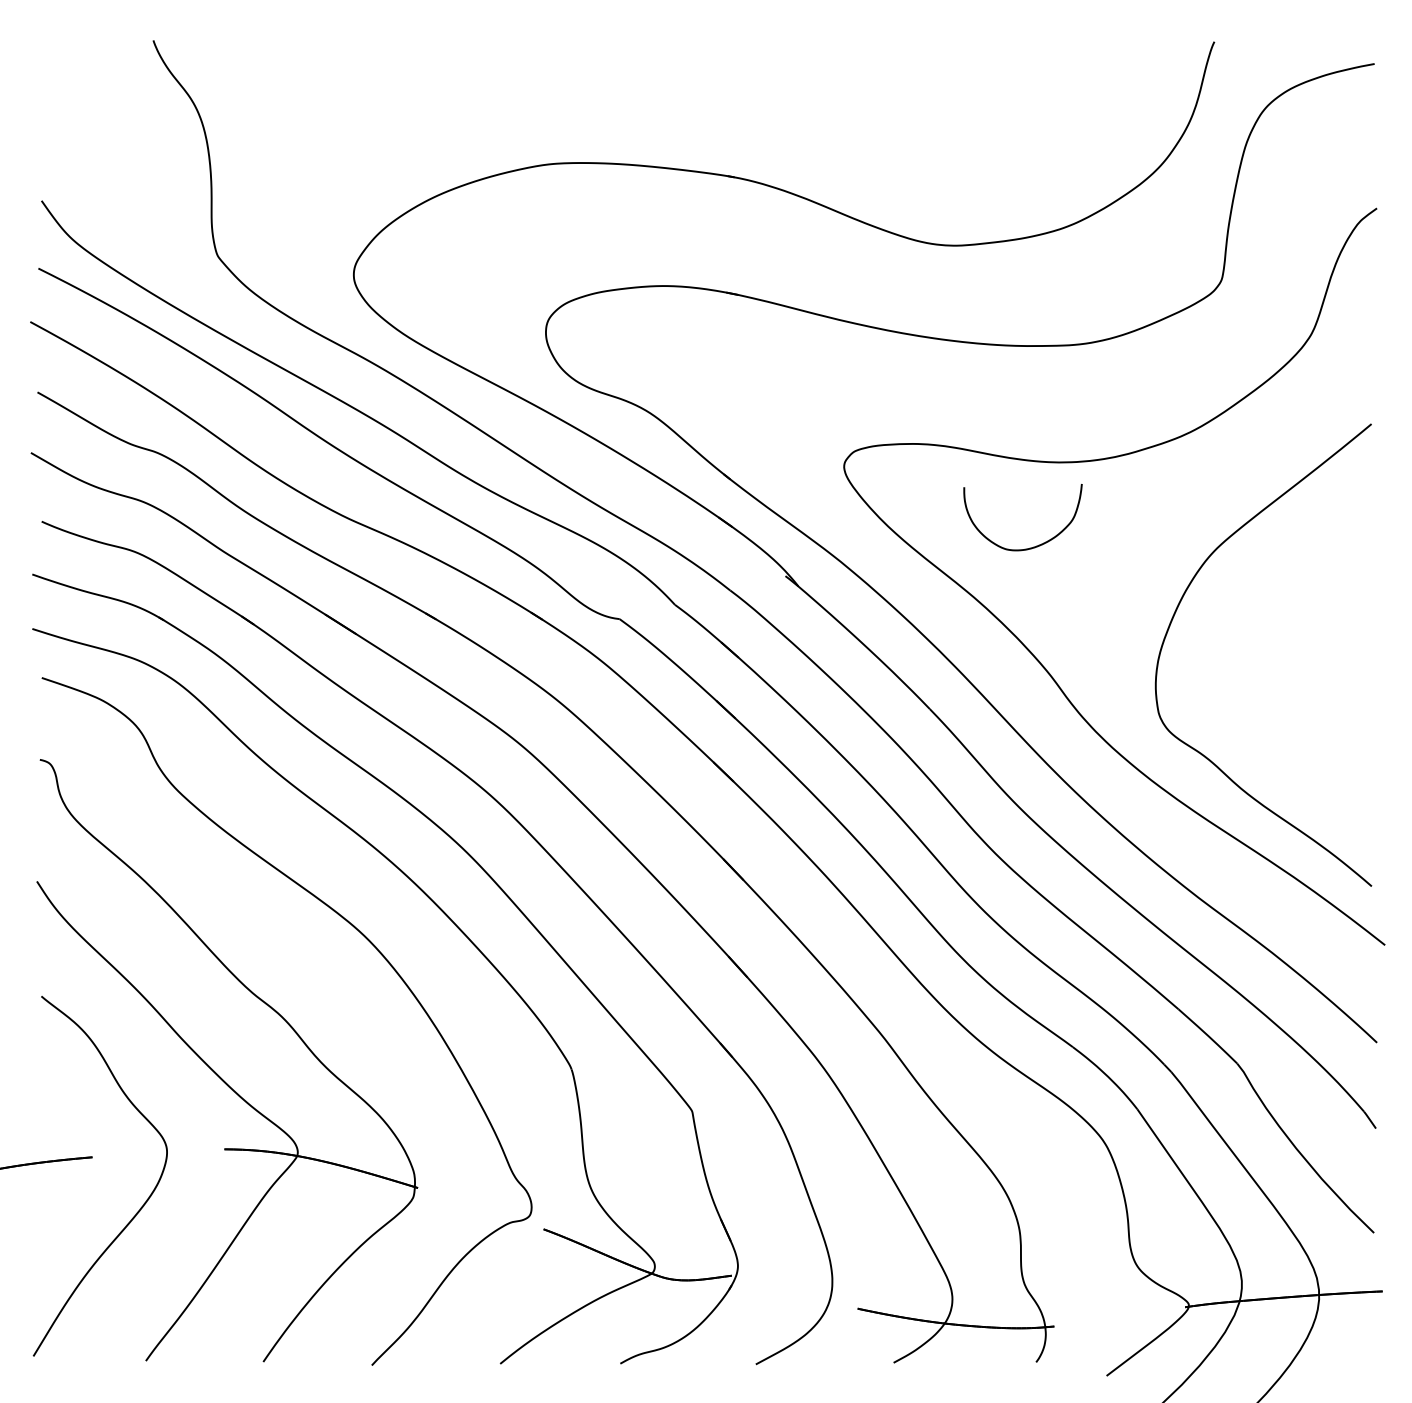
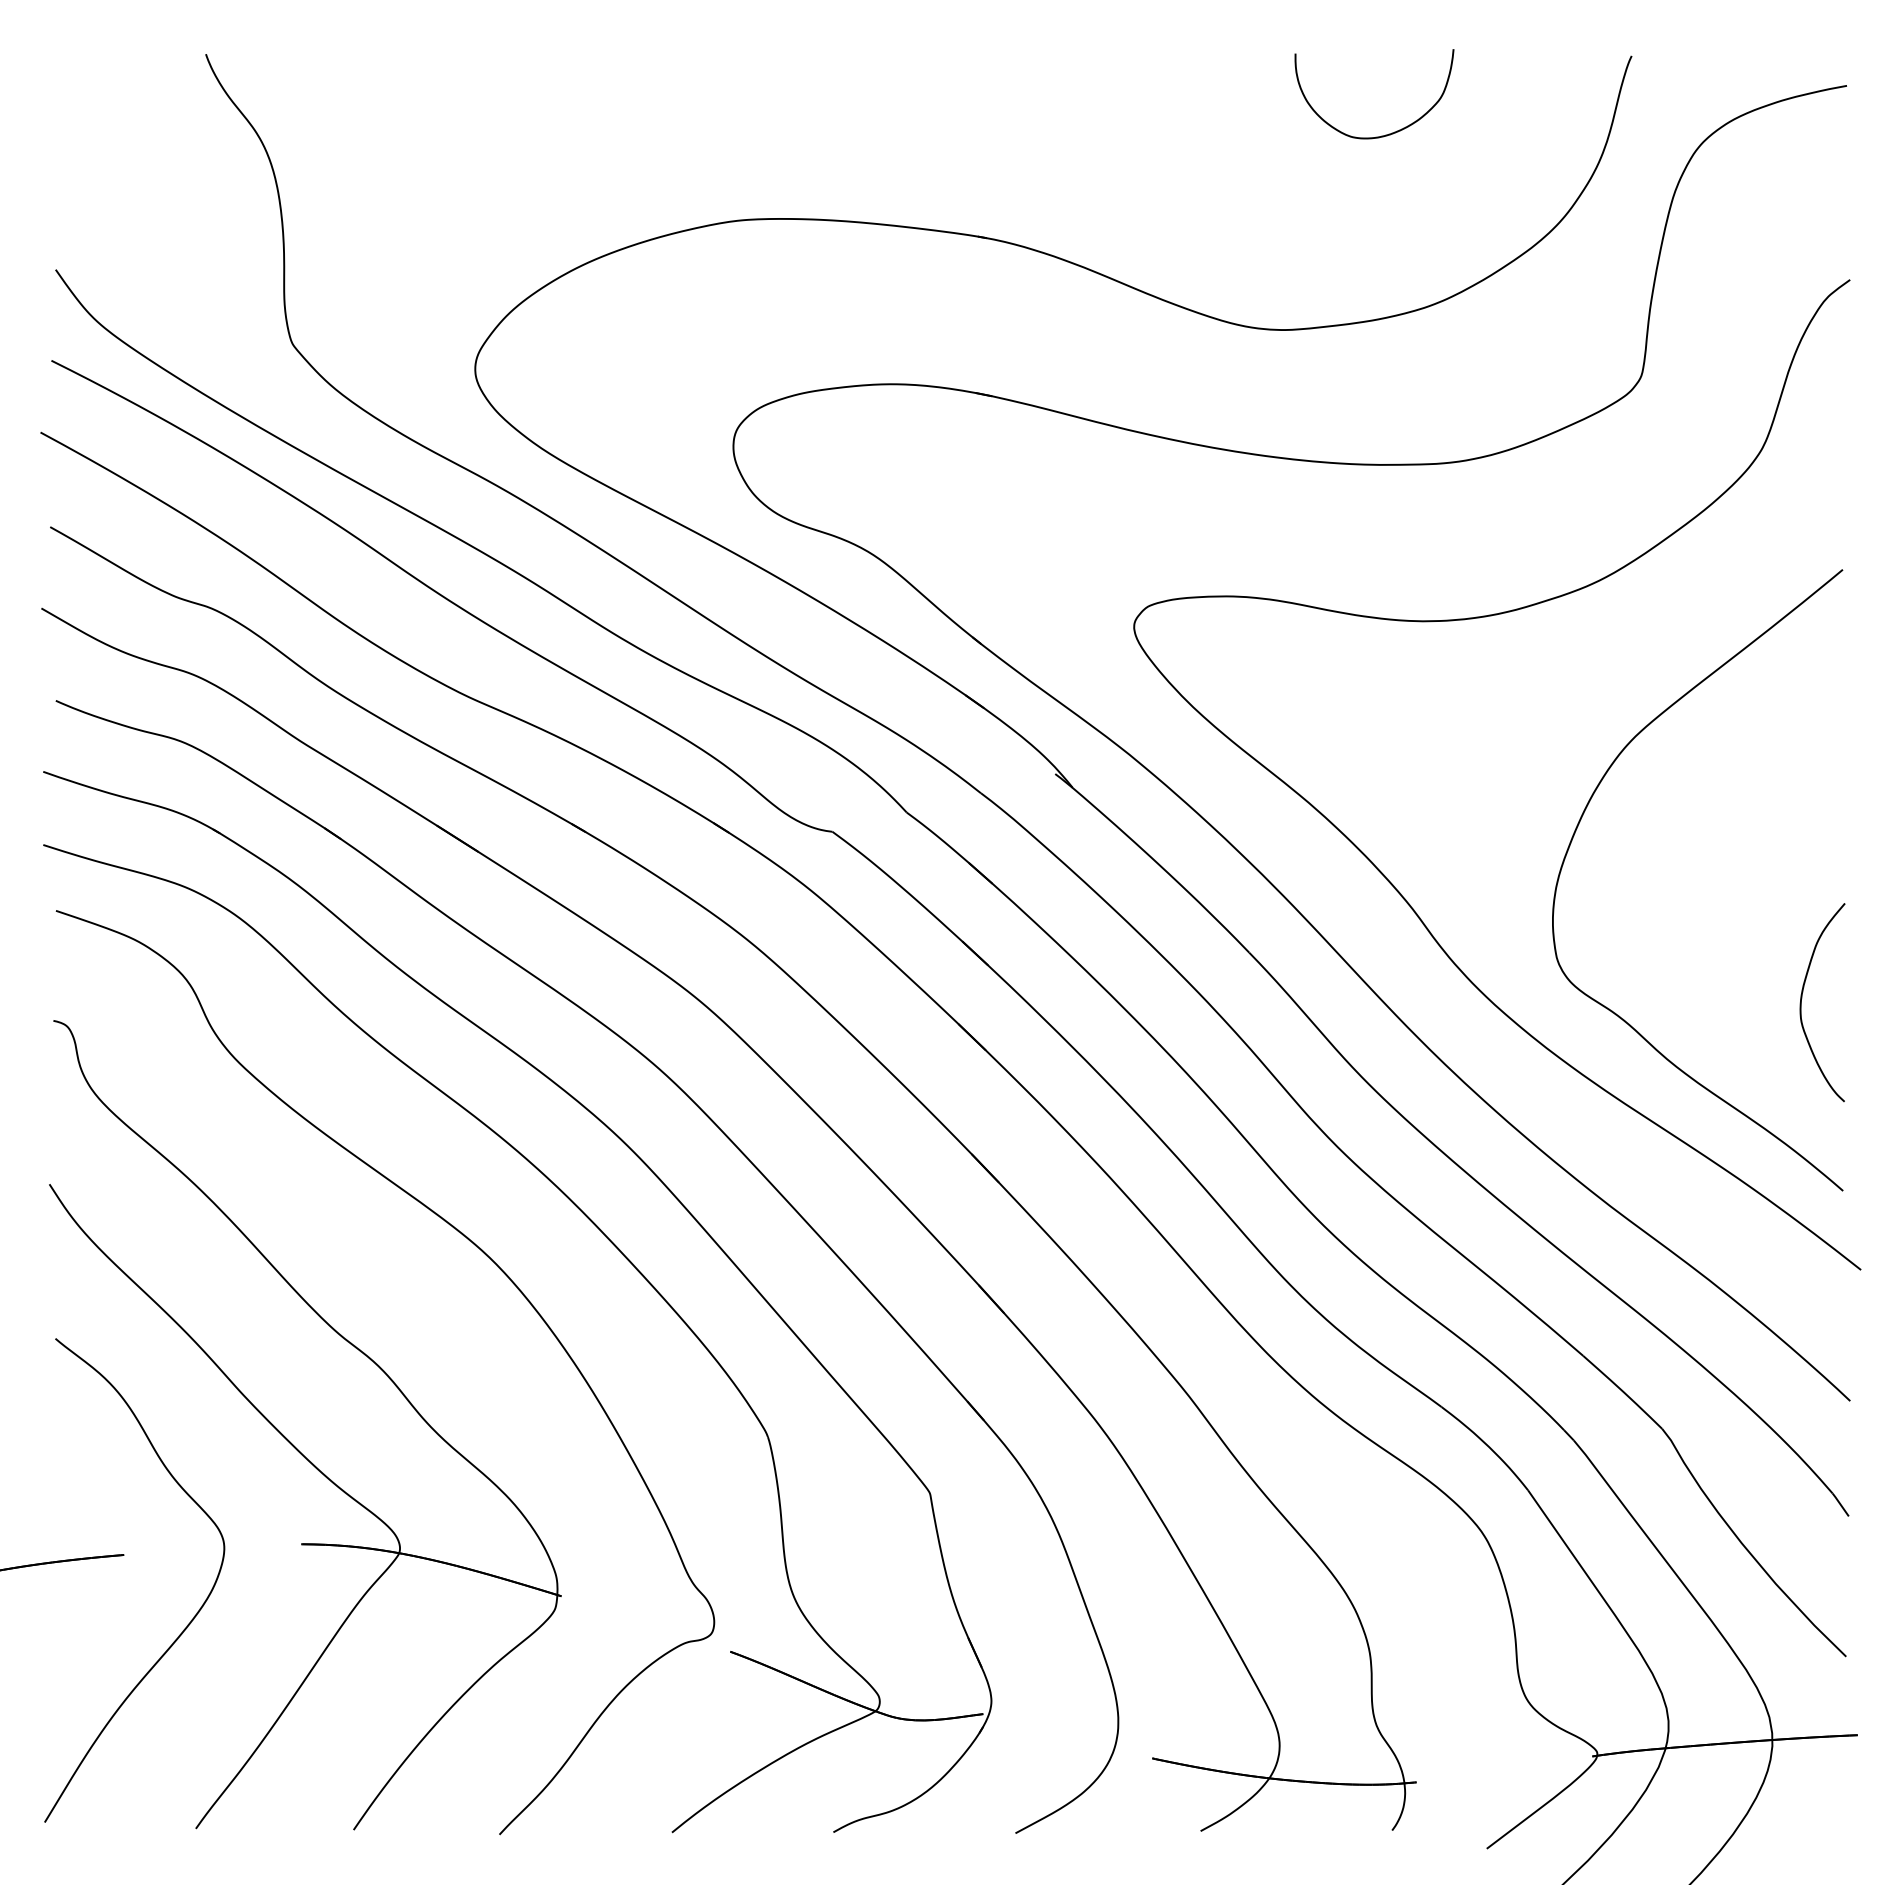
curve: (1031, 547) -> (1385, 134), moved
curve: (1341, 743) -> (1802, 998), added

